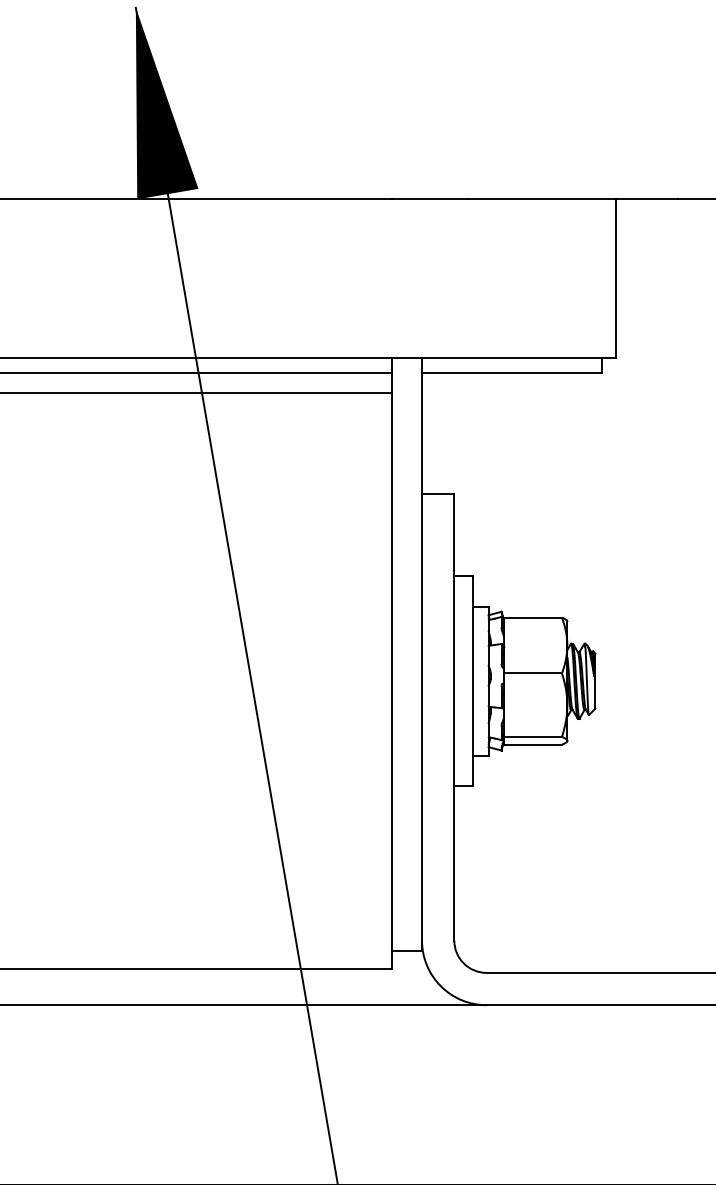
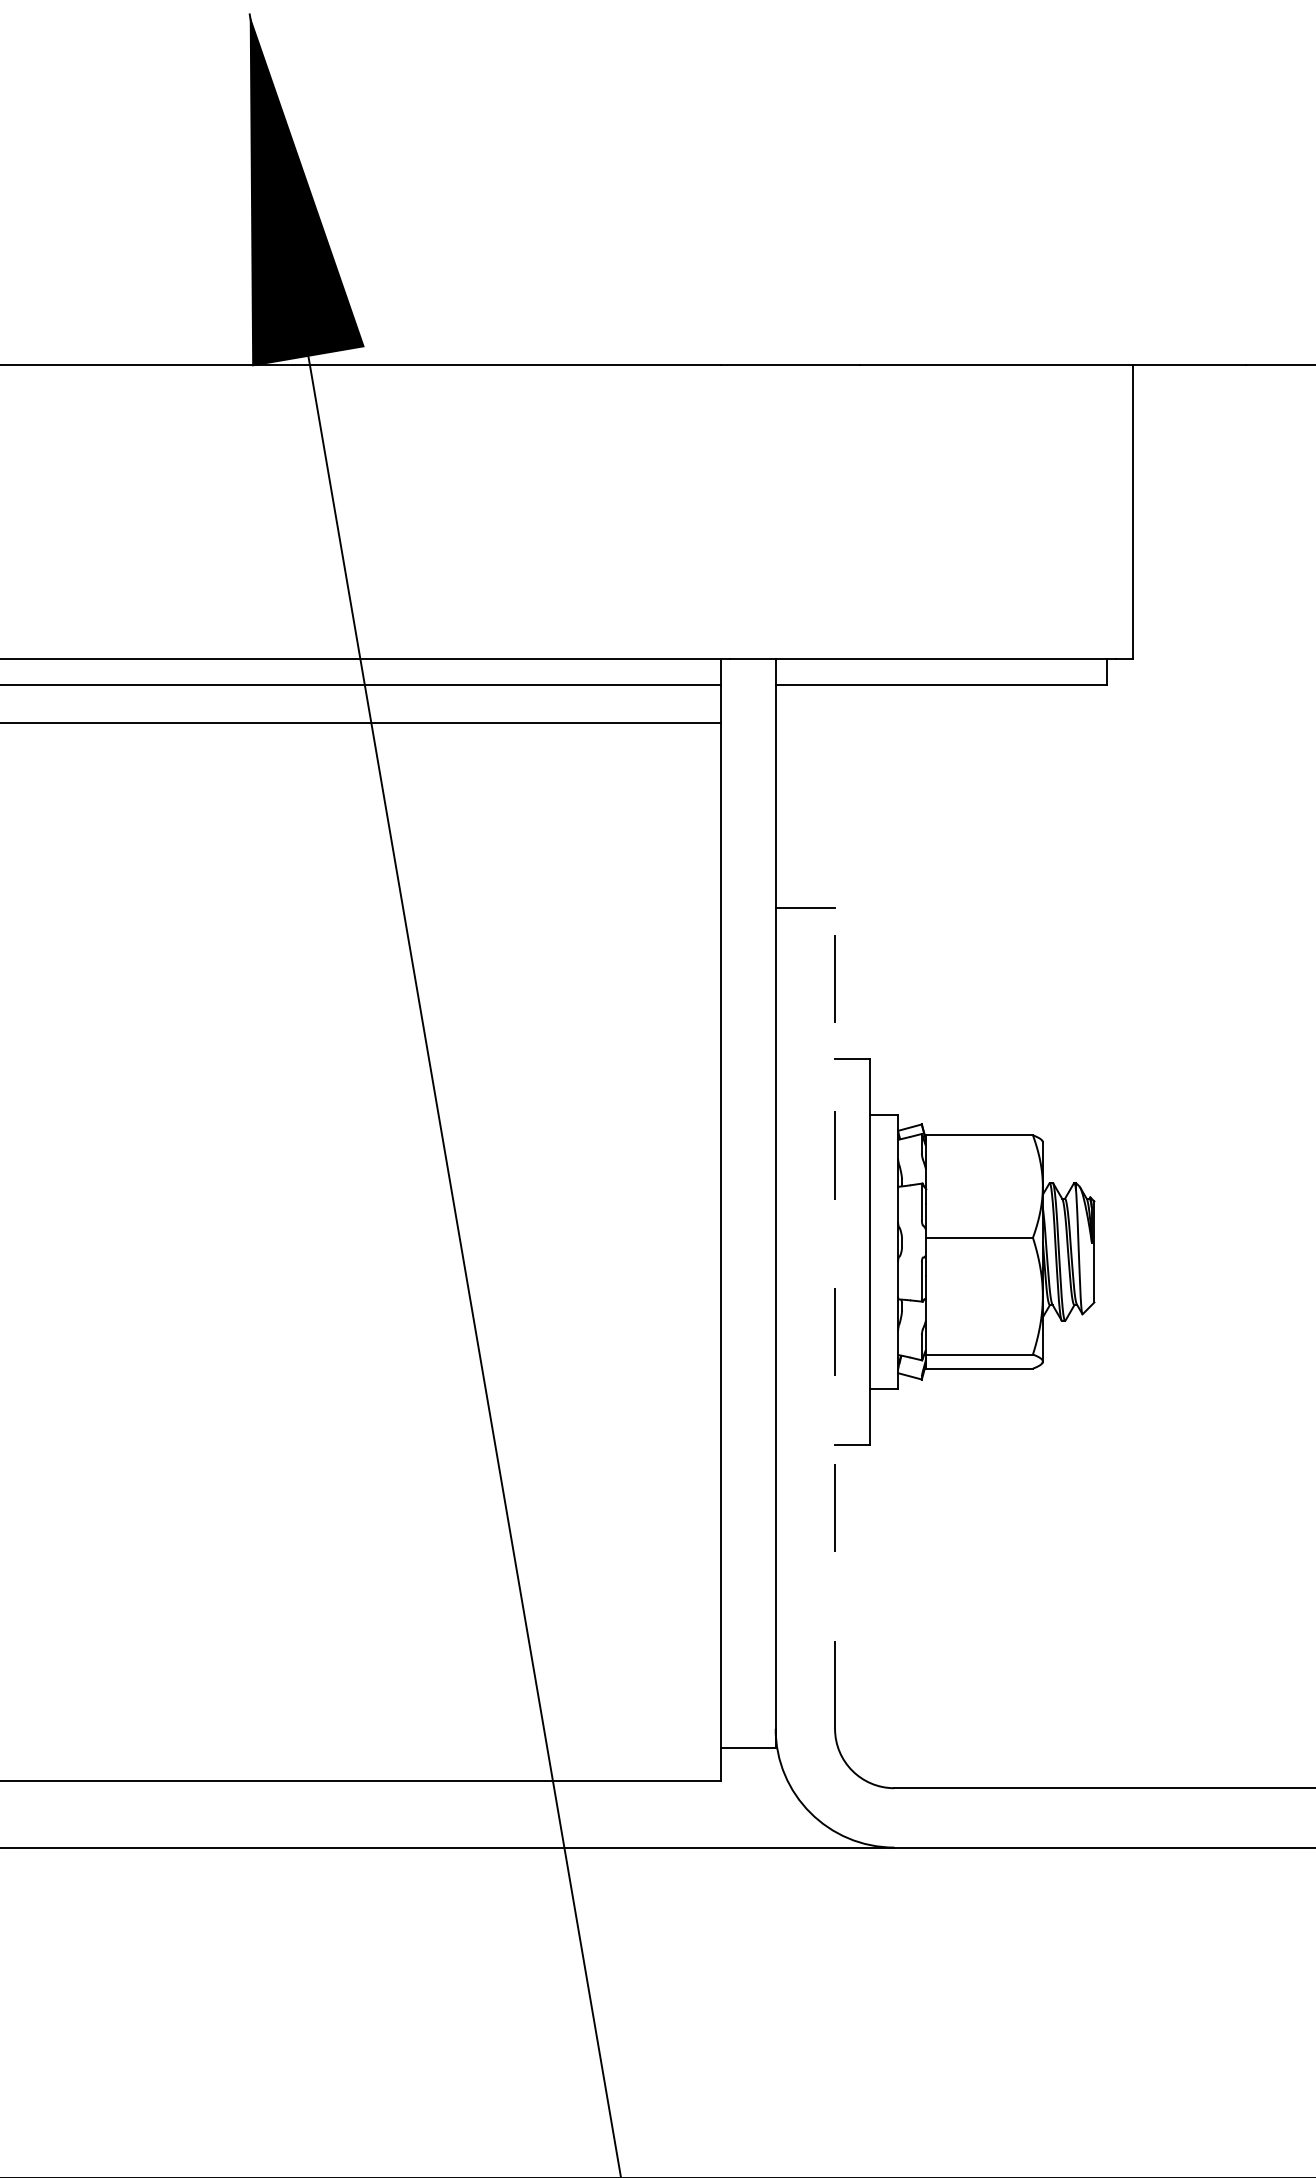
line: (454, 716) -> (835, 1316), solid -> dashed

